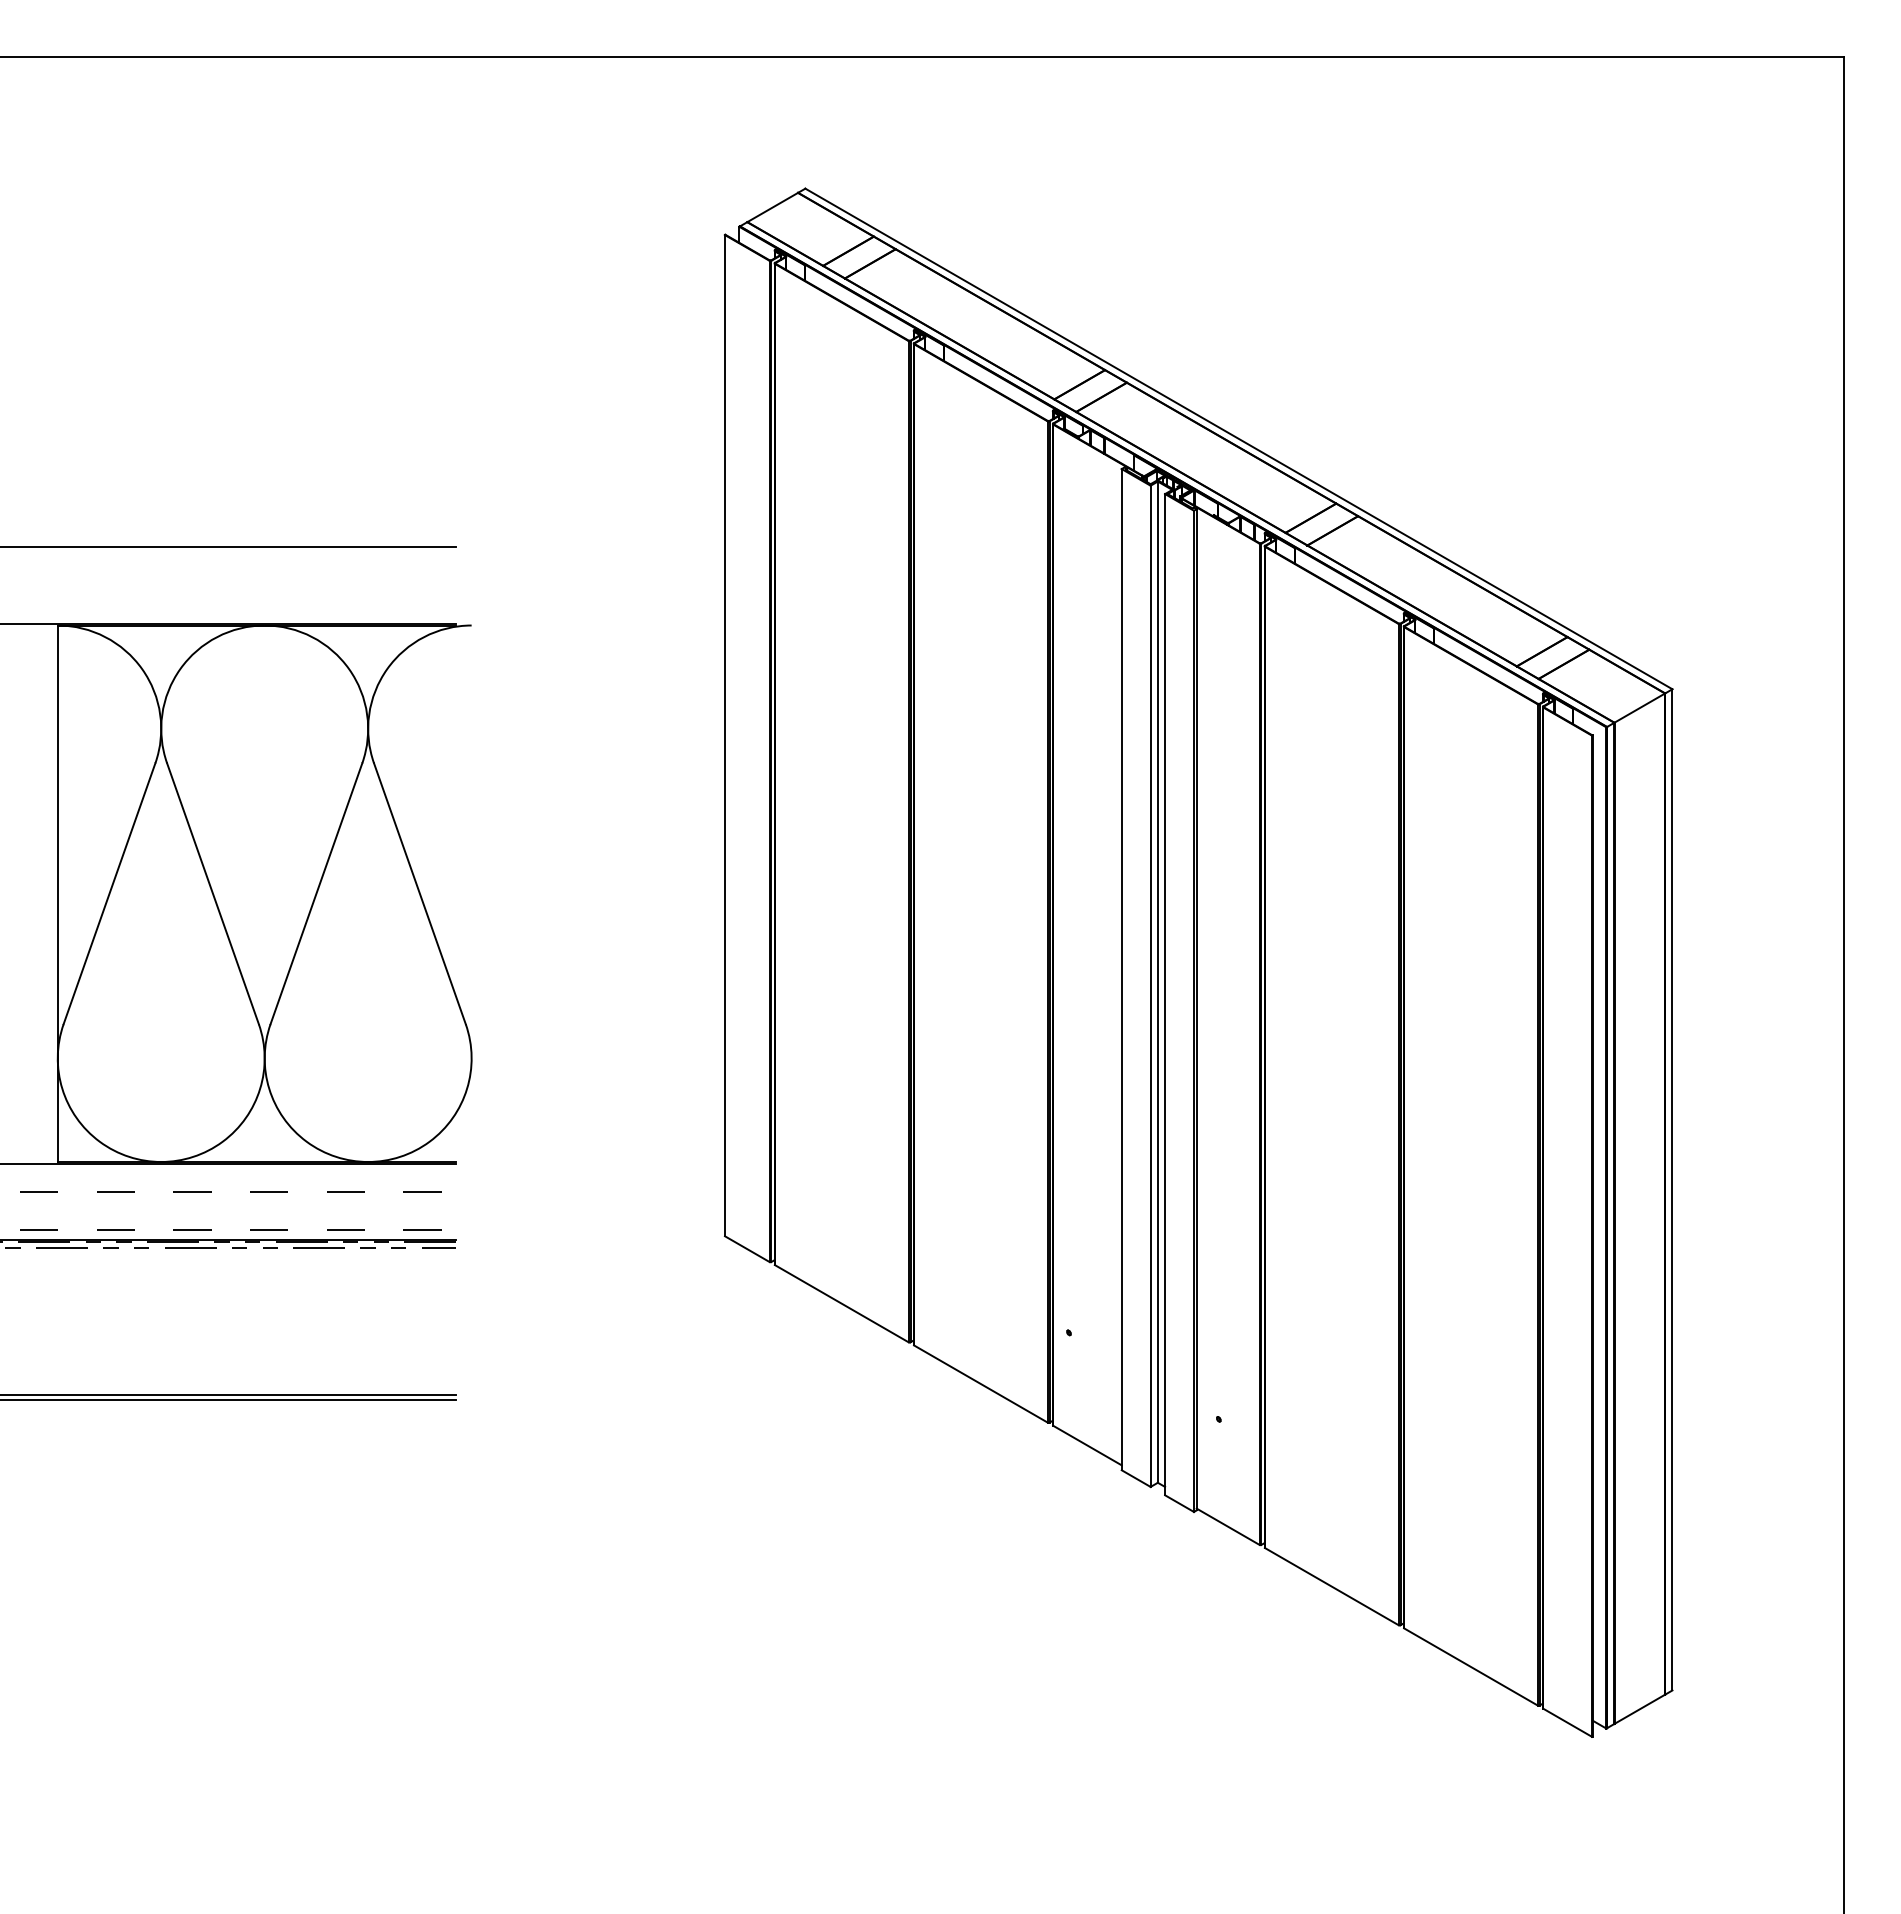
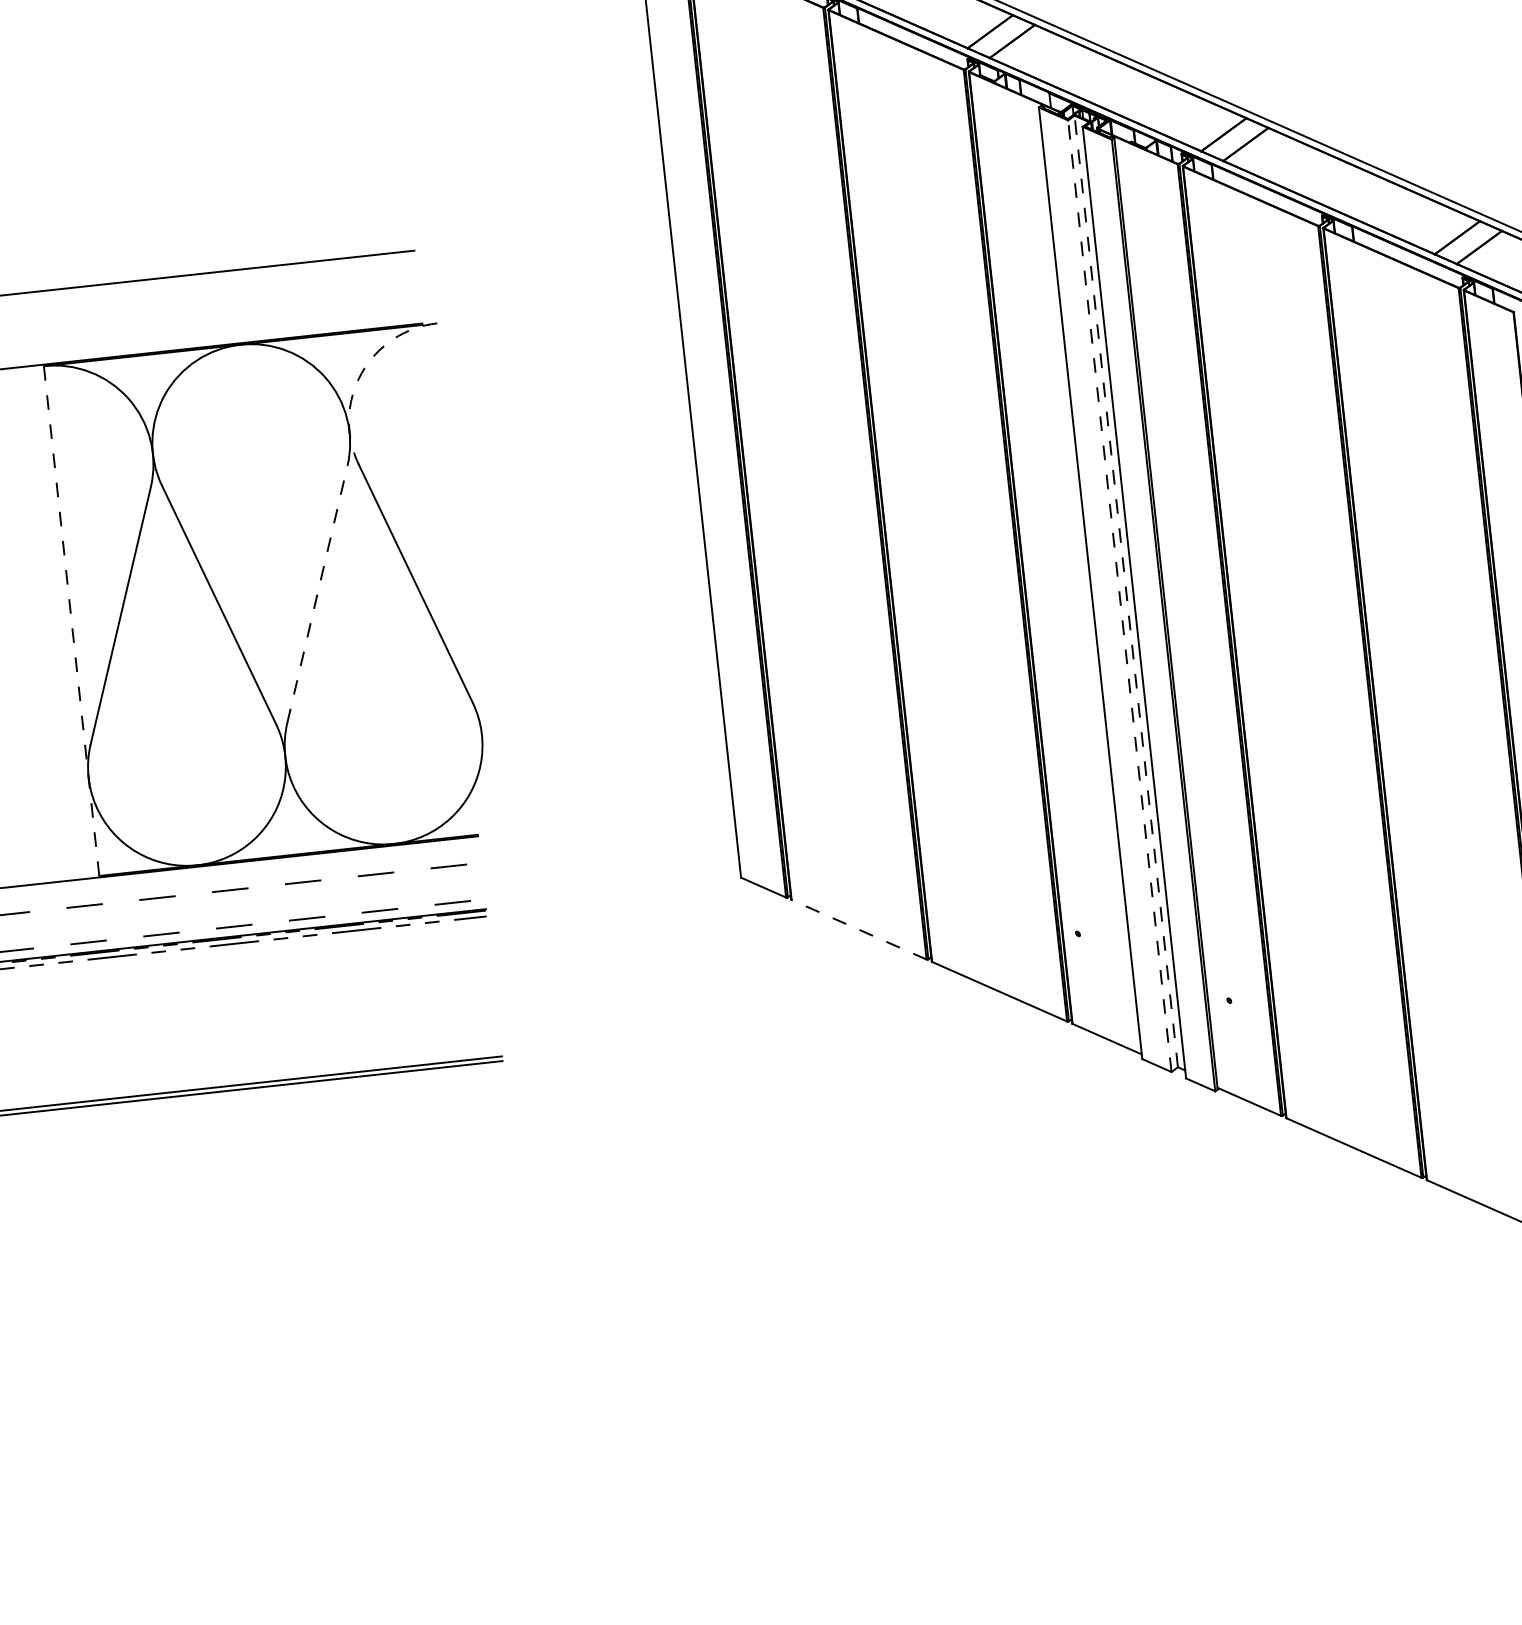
arc: (387, 669) -> (361, 373), solid -> dashed
line: (57, 893) -> (71, 620), solid -> dashed
line: (316, 893) -> (317, 594), solid -> dashed
line: (1157, 982) -> (1125, 591), solid -> dashed
line: (1150, 986) -> (1119, 596), solid -> dashed
line: (841, 1303) -> (858, 929), solid -> dashed

